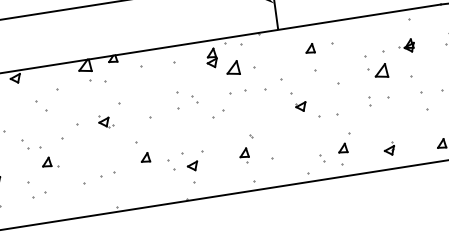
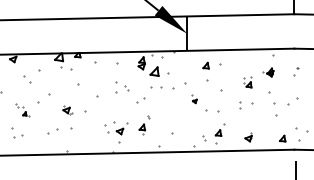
part: (376, 65) -> (247, 82), size x0.6
part: (299, 102) -> (194, 99), size x0.6
part: (105, 122) -> (67, 110), moved
part: (247, 149) -> (144, 125), moved
part: (40, 154) -> (22, 110), size x0.6
part: (144, 157) -> (89, 121), removed
part: (107, 174) -> (64, 129), size x1.6

